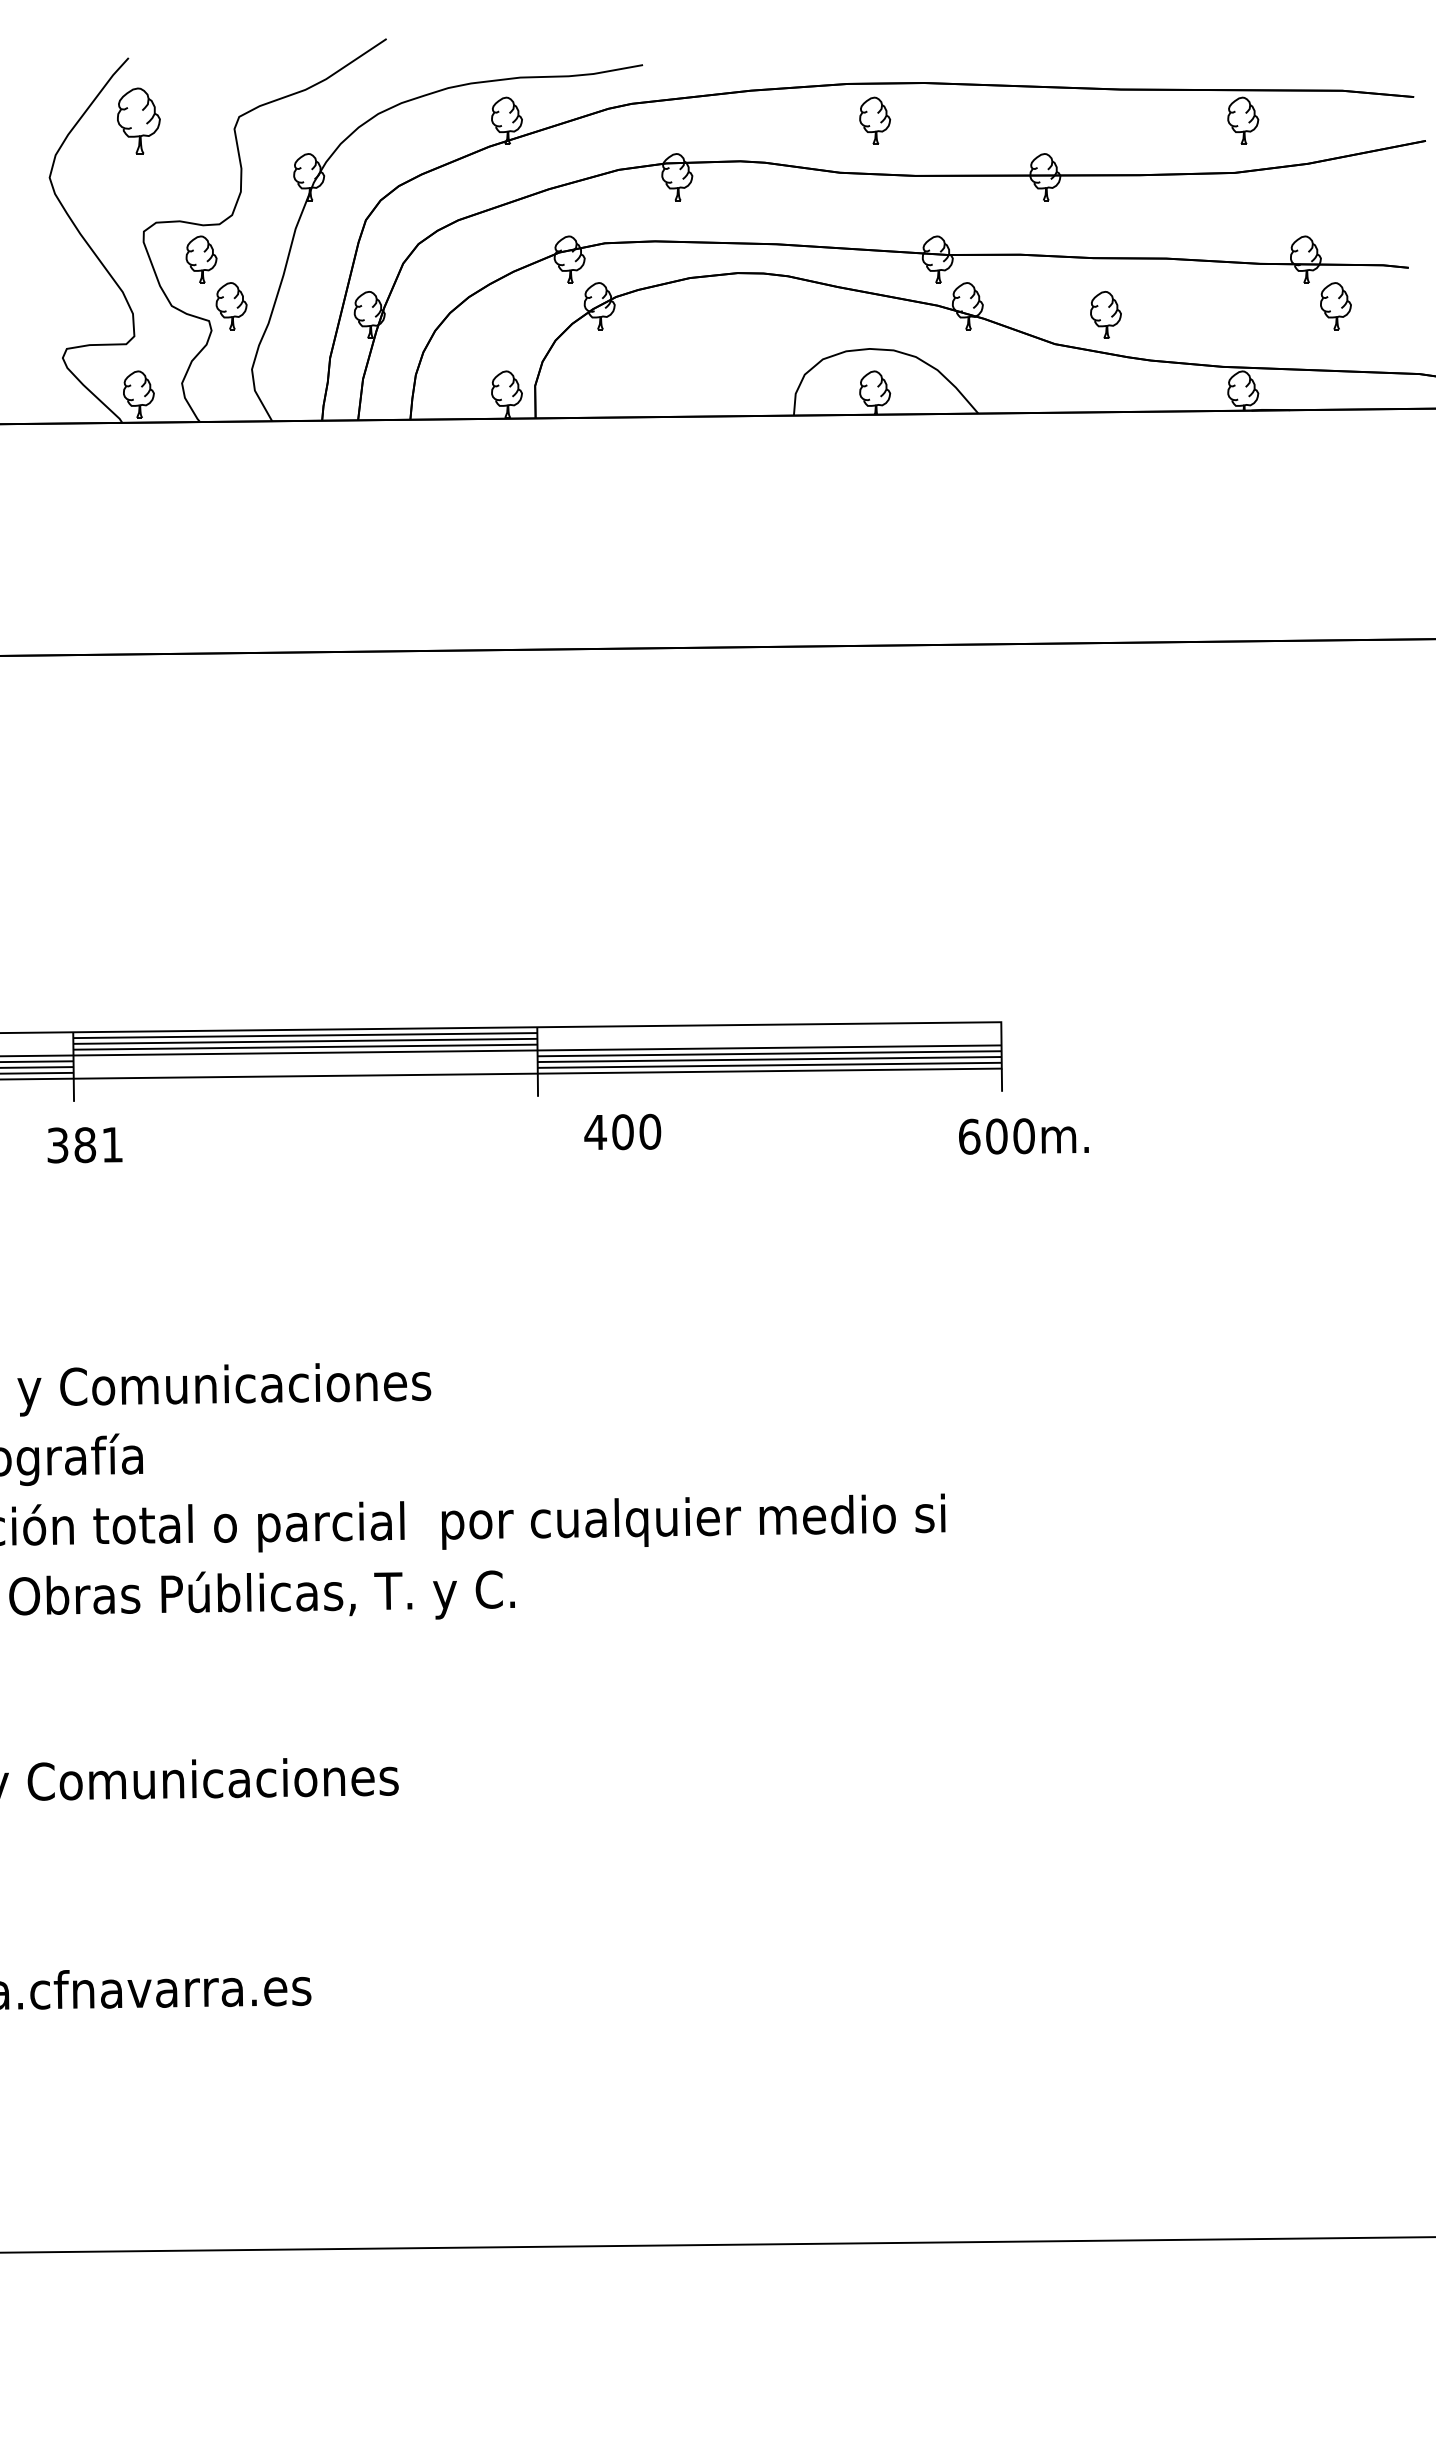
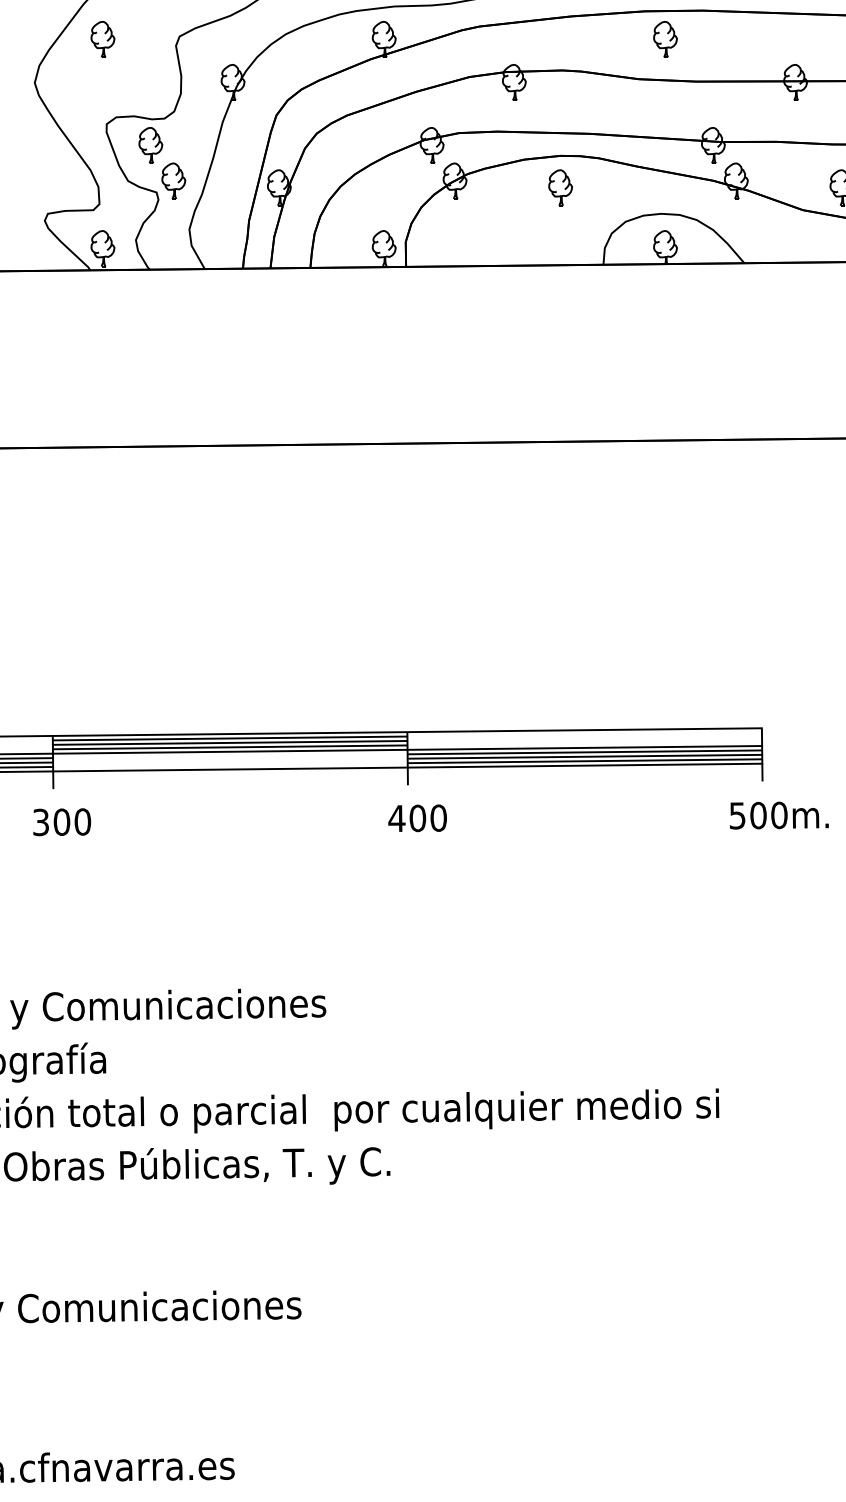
part: (138, 120) -> (102, 39), size x0.71
part: (737, 314) -> (560, 187), added
text: (622, 1131) -> (417, 817), moved
text: (969, 1136) -> (737, 815), 600m. -> 500m.
text: (98, 1144) -> (72, 821), 381 -> 300

